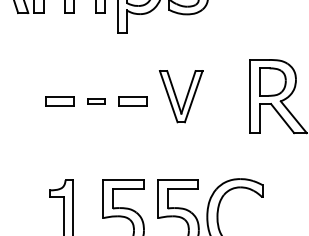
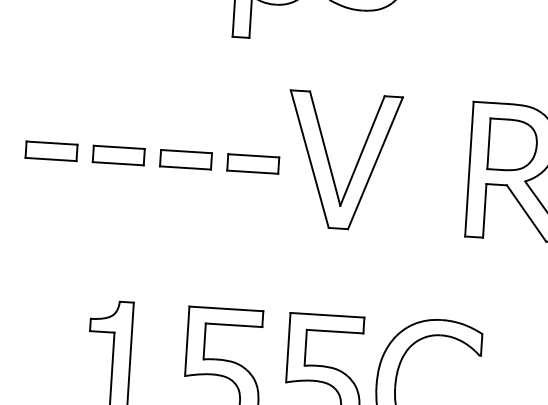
part: (180, 96) -> (341, 161), size x1.43
part: (23, 101) -> (51, 152), added
part: (96, 101) -> (185, 160), size x1.67

